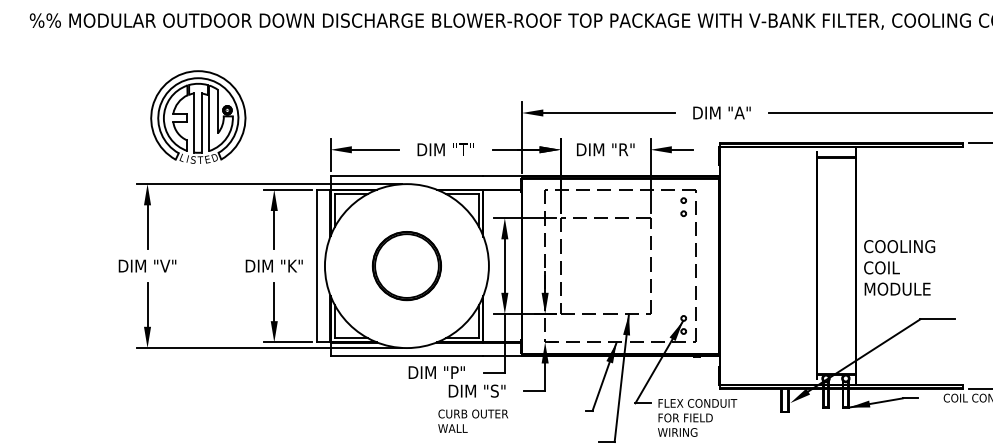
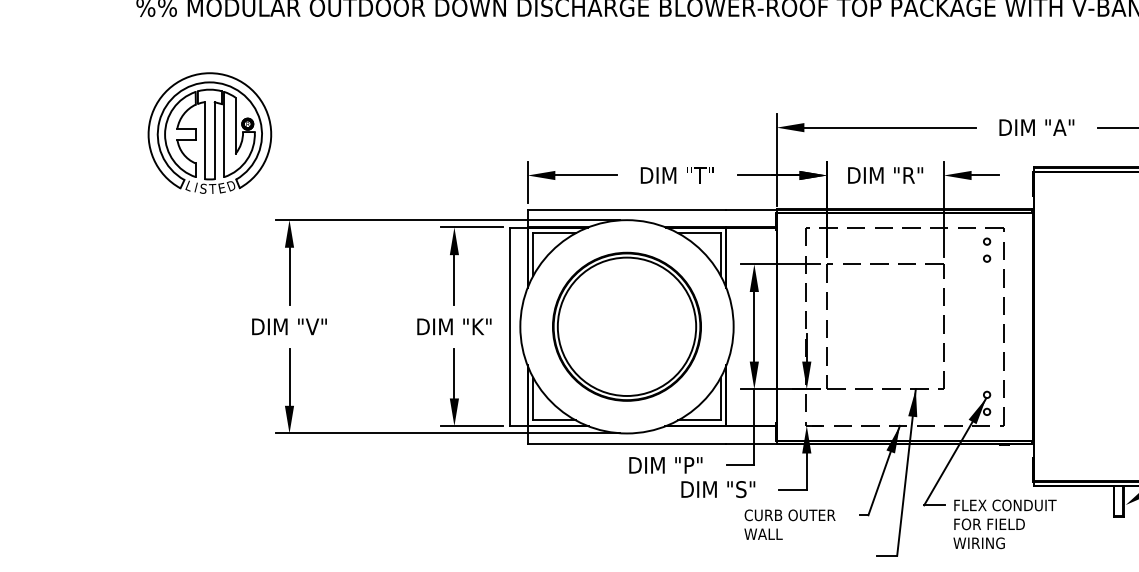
part: (198, 116) -> (210, 132), moved
part: (406, 265) -> (626, 326), size x1.67
text: (472, 420) -> (789, 523), moved

